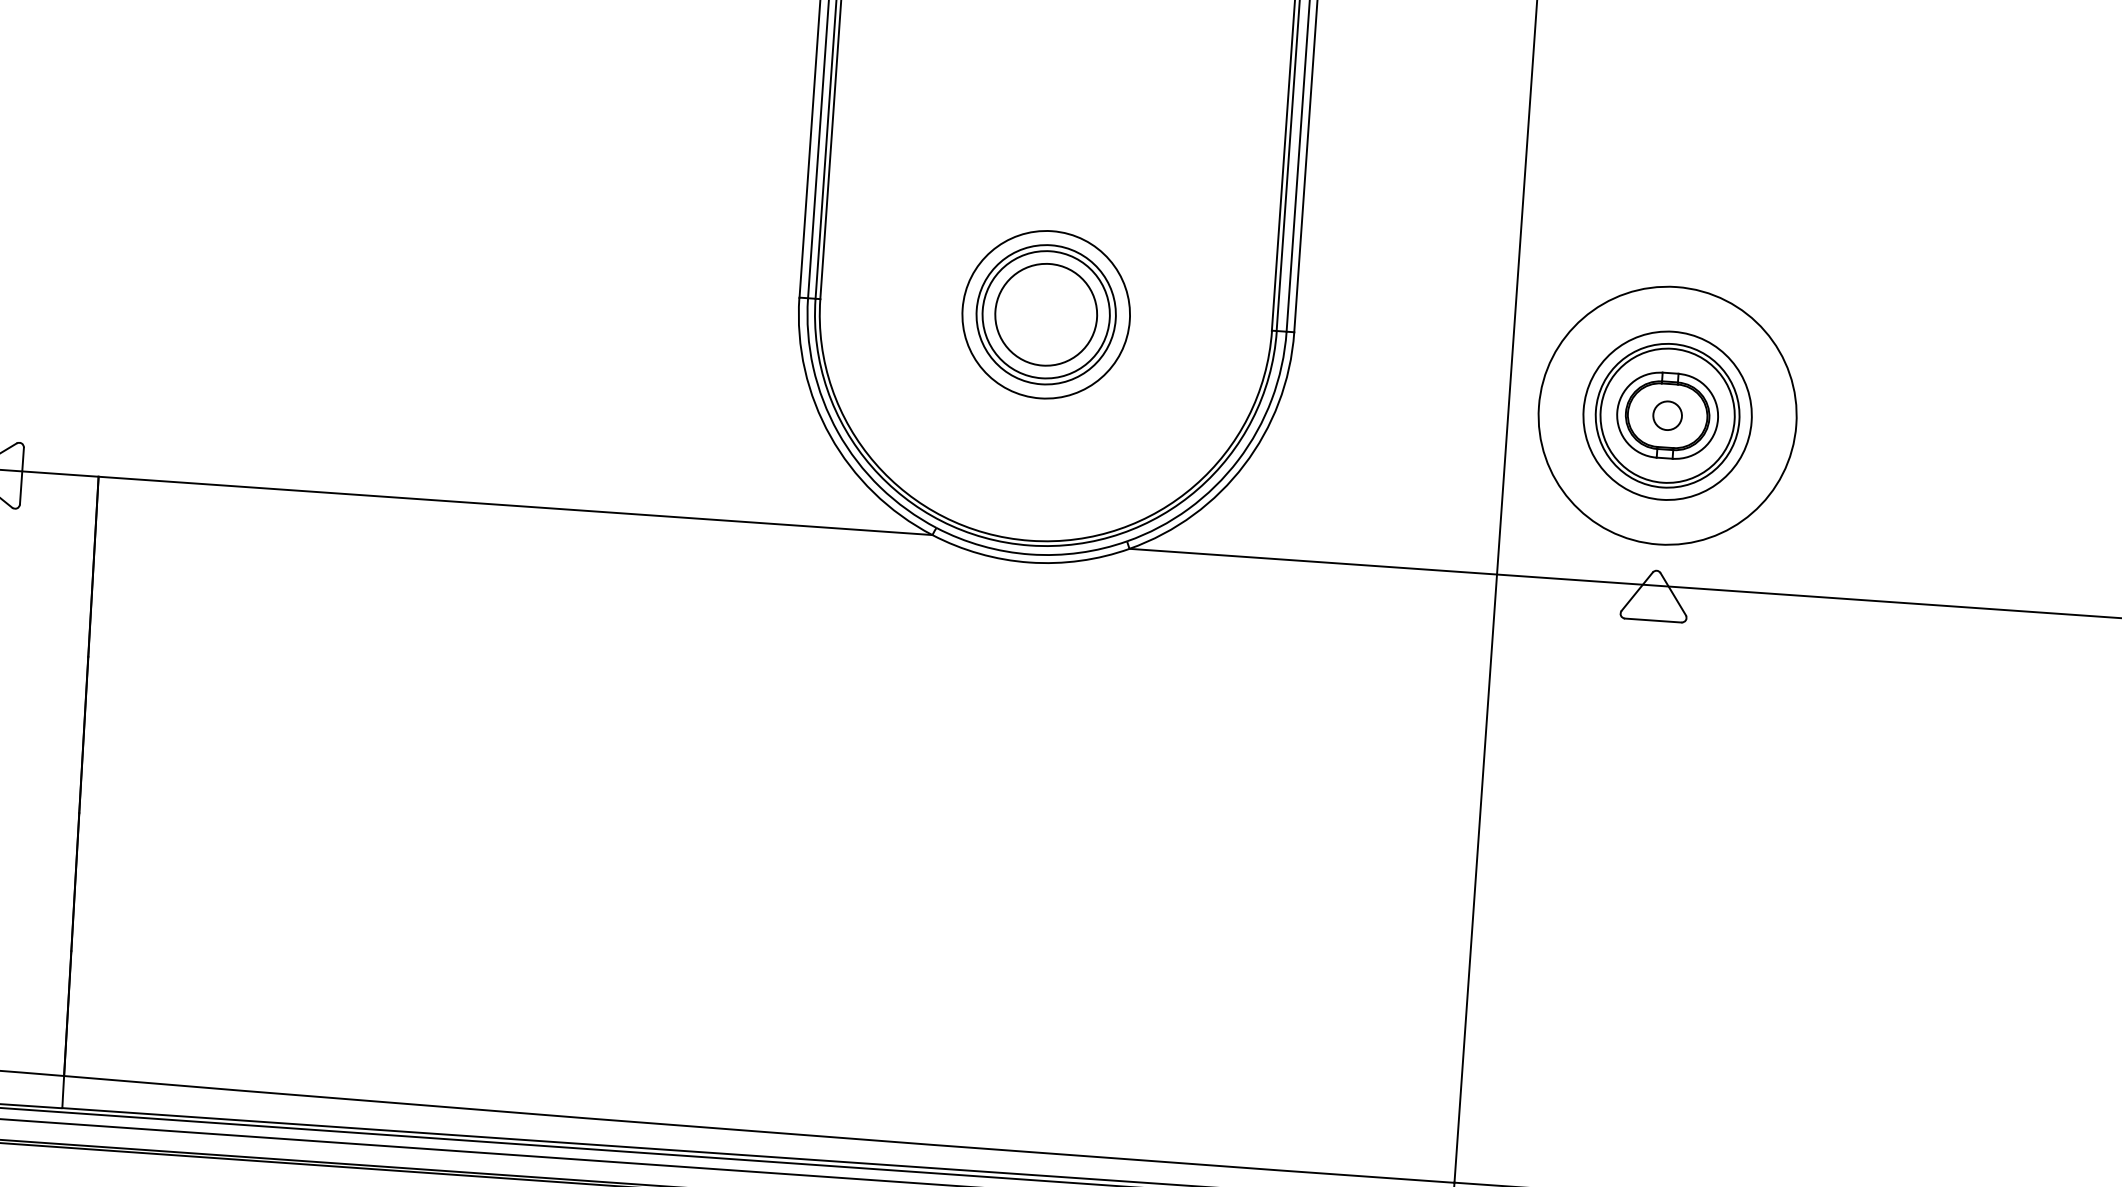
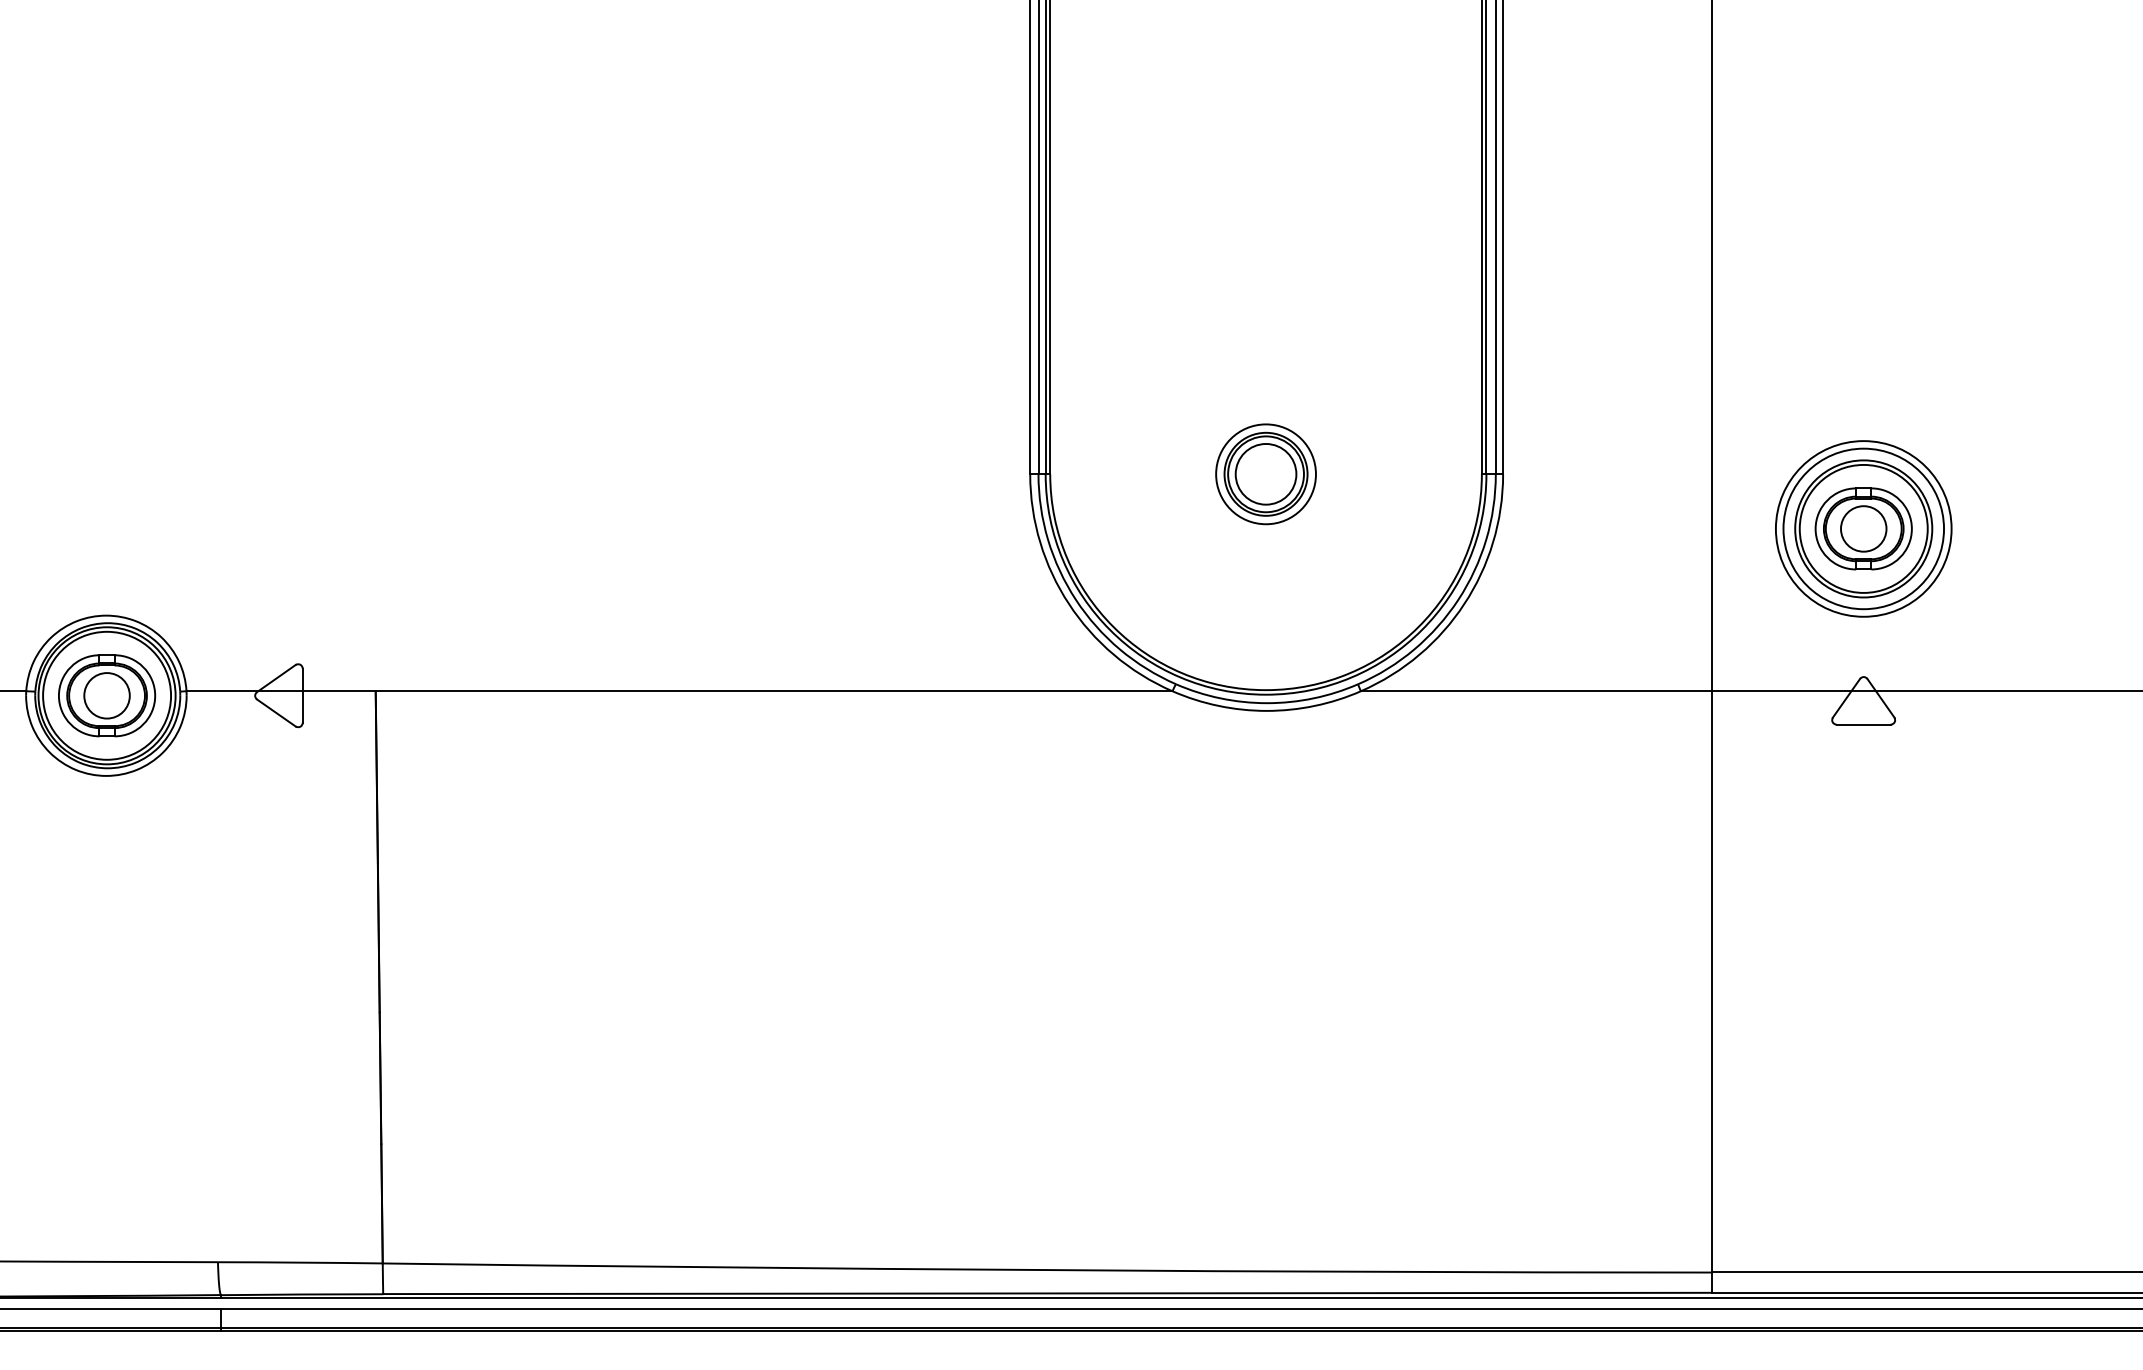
part: (1045, 315) -> (1265, 474), size x0.62
circle: (1667, 415) -> (1863, 528), size x0.71
circle: (1667, 415) -> (1863, 528), size x1.67

